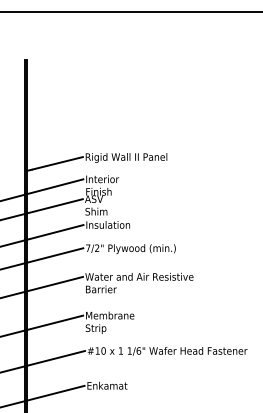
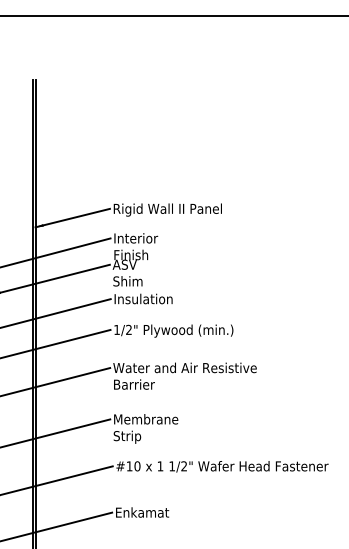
text: (87, 247) -> (116, 329), 7/2" -> 1/2"
text: (139, 351) -> (184, 466), 1/6" -> 1/2"

